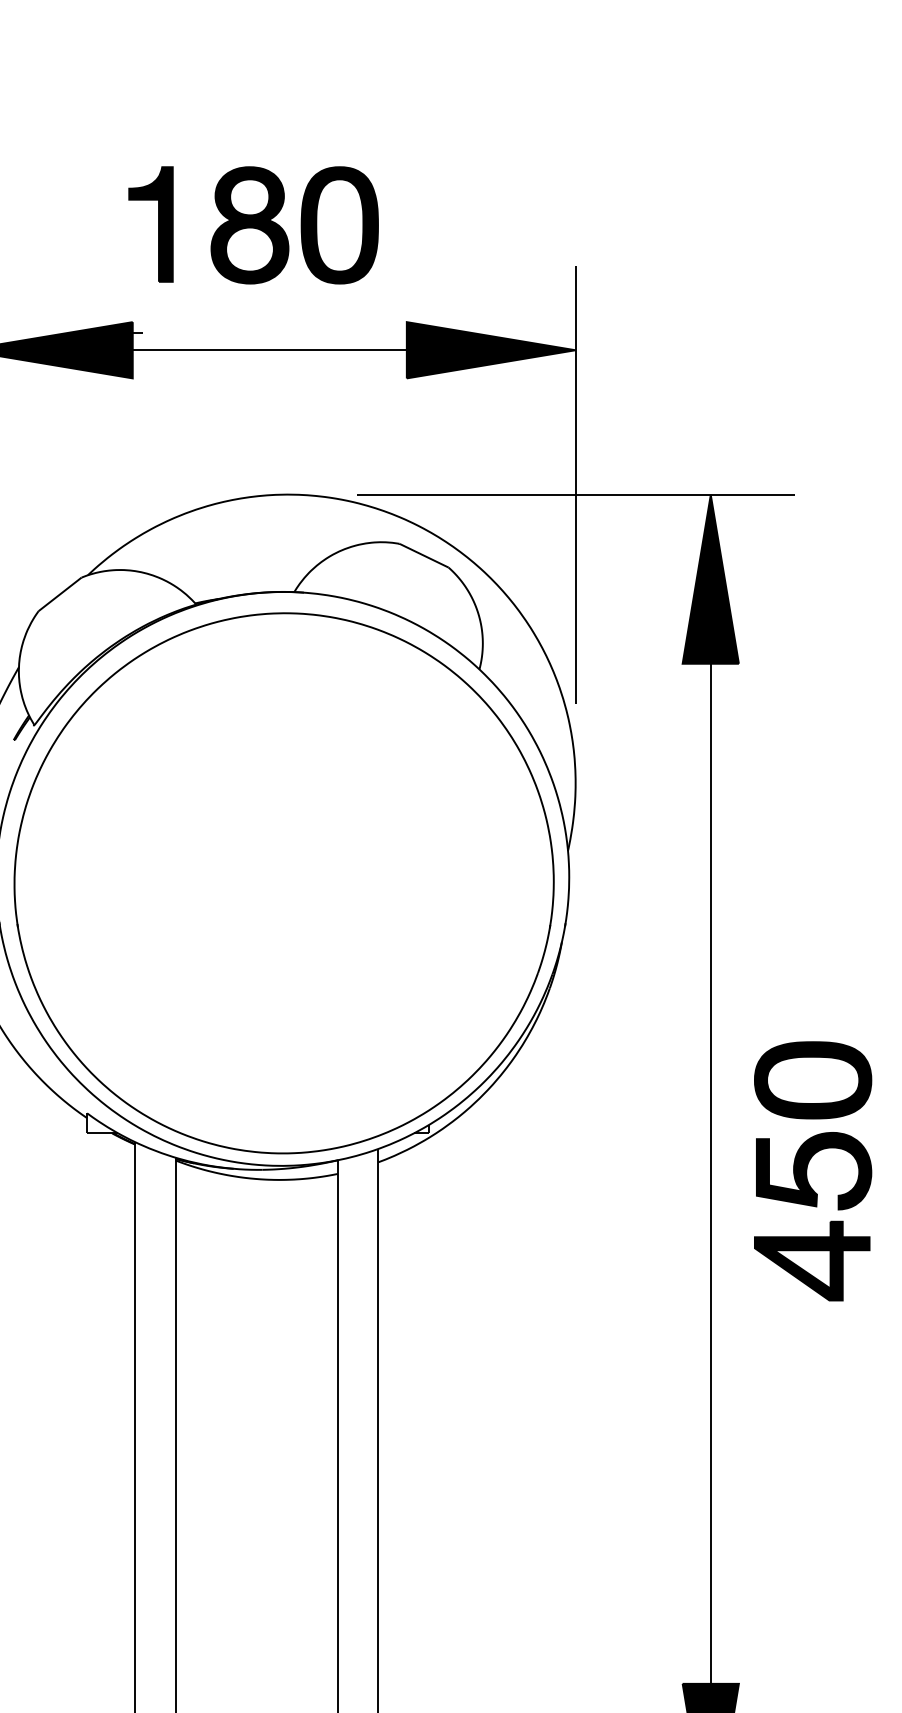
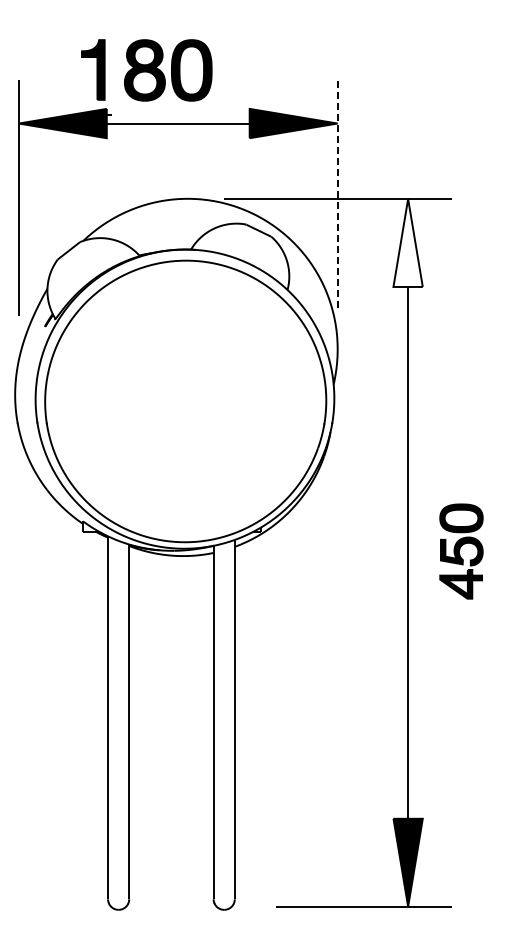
part: (253, 225) -> (146, 70), moved
line: (575, 484) -> (337, 193), solid -> dashed
fill: (709, 578) -> (407, 242), removed
part: (813, 1171) -> (461, 551), size x0.7

